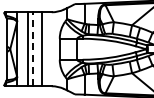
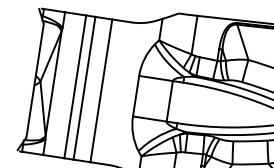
line: (33, 49) -> (85, 88), dashed -> solid

